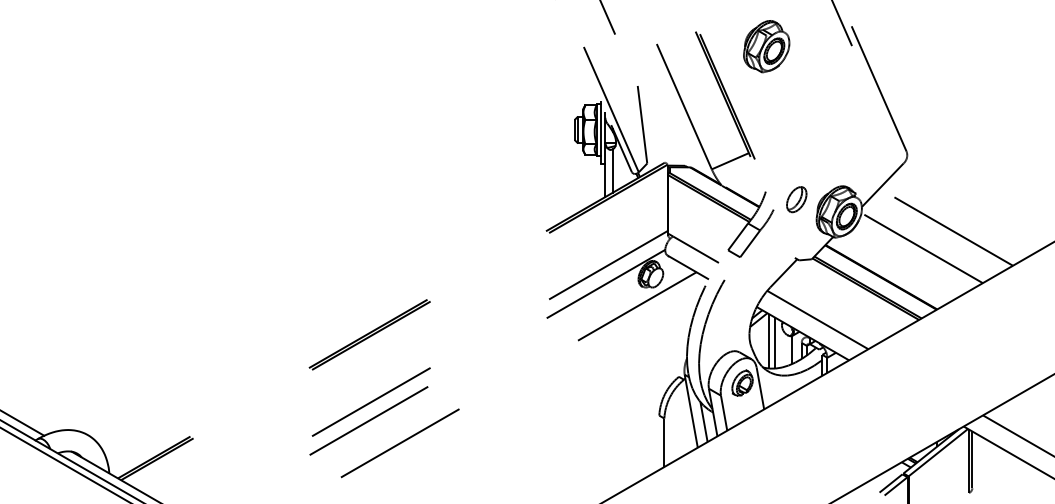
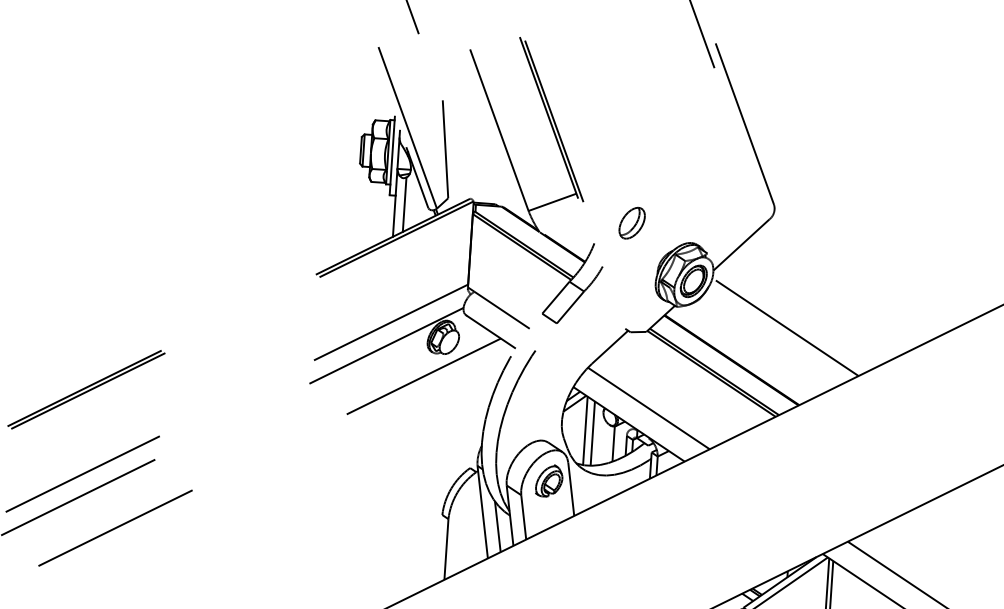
part: (766, 46) -> (607, 61), removed
part: (796, 199) -> (631, 223), moved
line: (945, 226) -> (816, 301), removed

